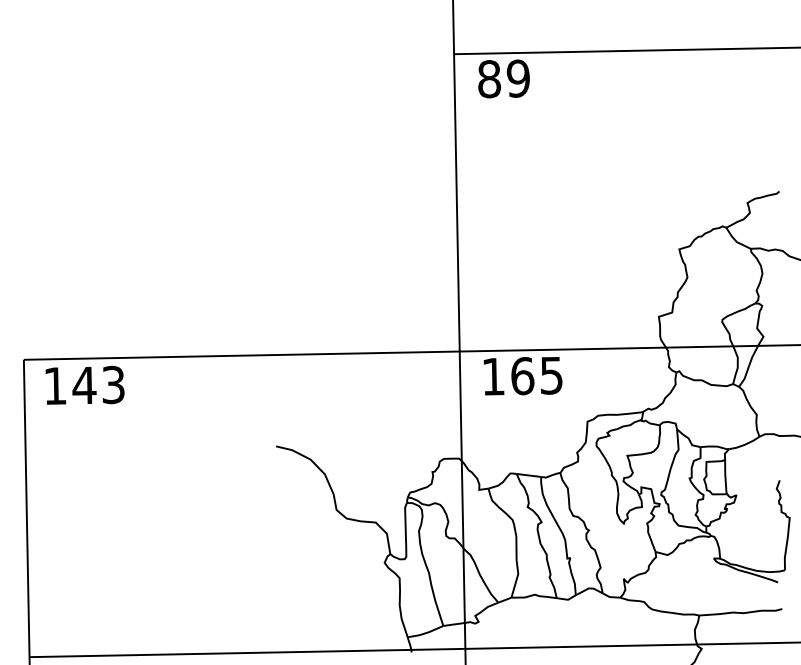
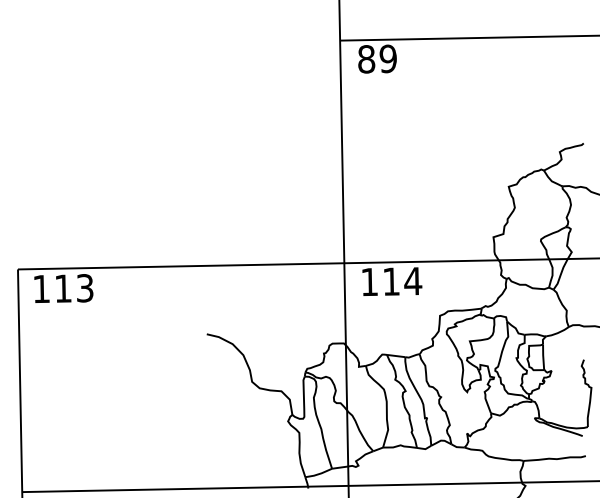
text: (537, 375) -> (402, 281), 165 -> 114
text: (84, 385) -> (63, 288), 143 -> 113

